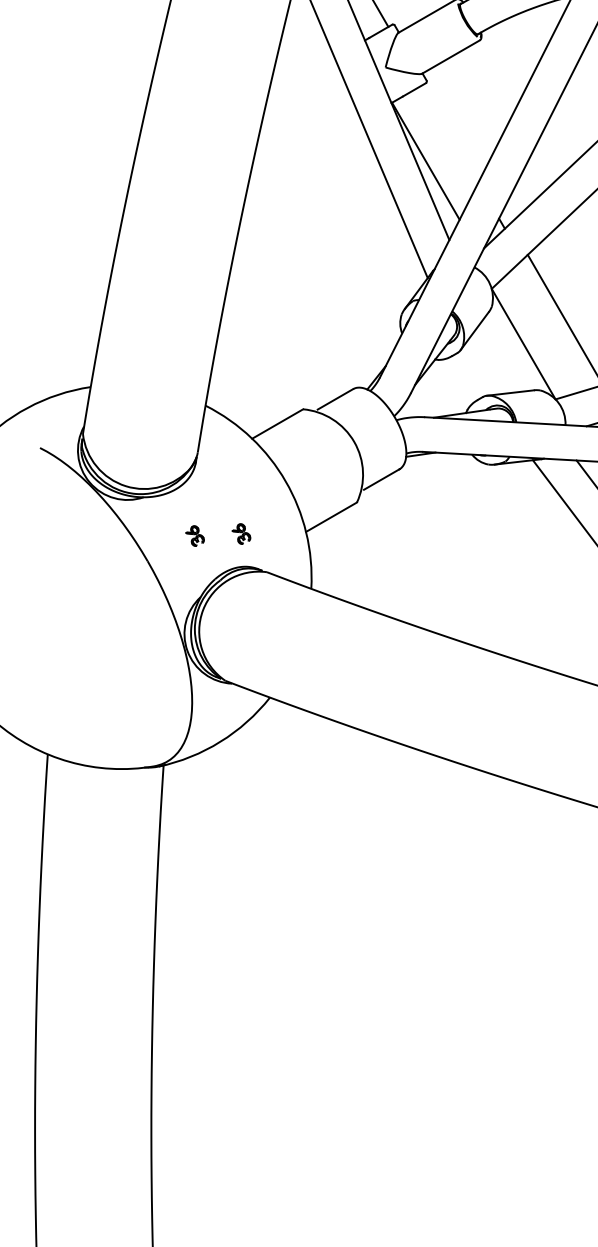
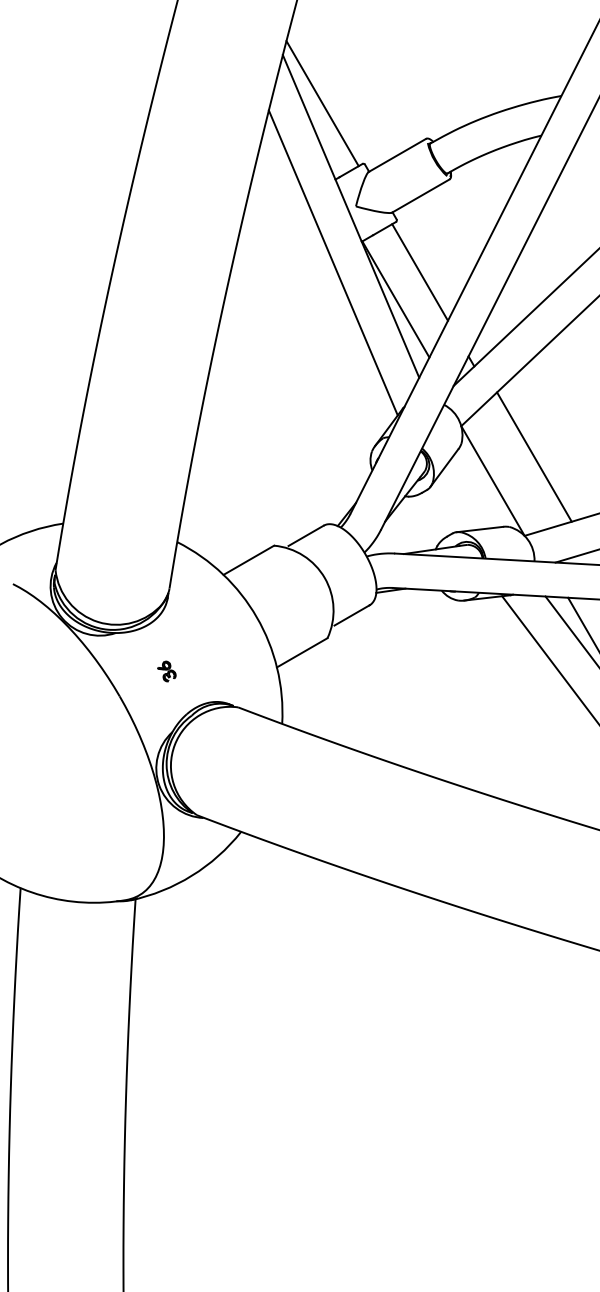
line: (449, 134) -> (419, 272), added
part: (241, 534) -> (212, 669), removed

